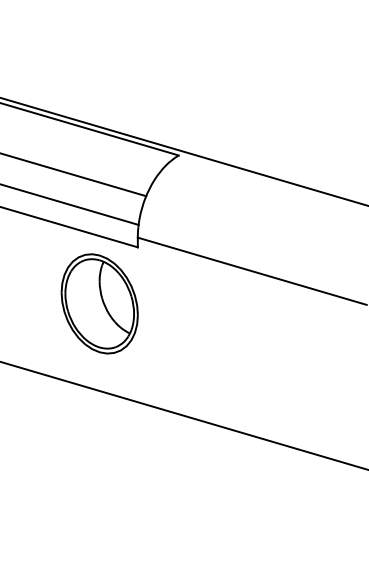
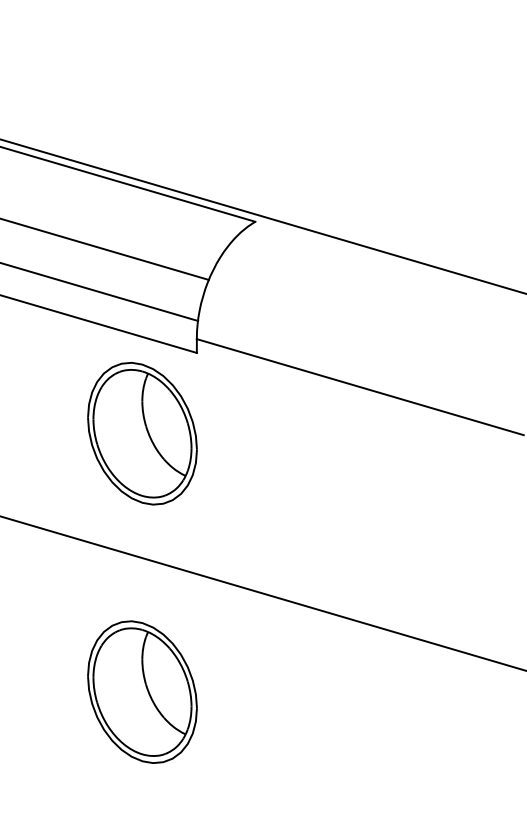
part: (99, 484) -> (142, 691), added

